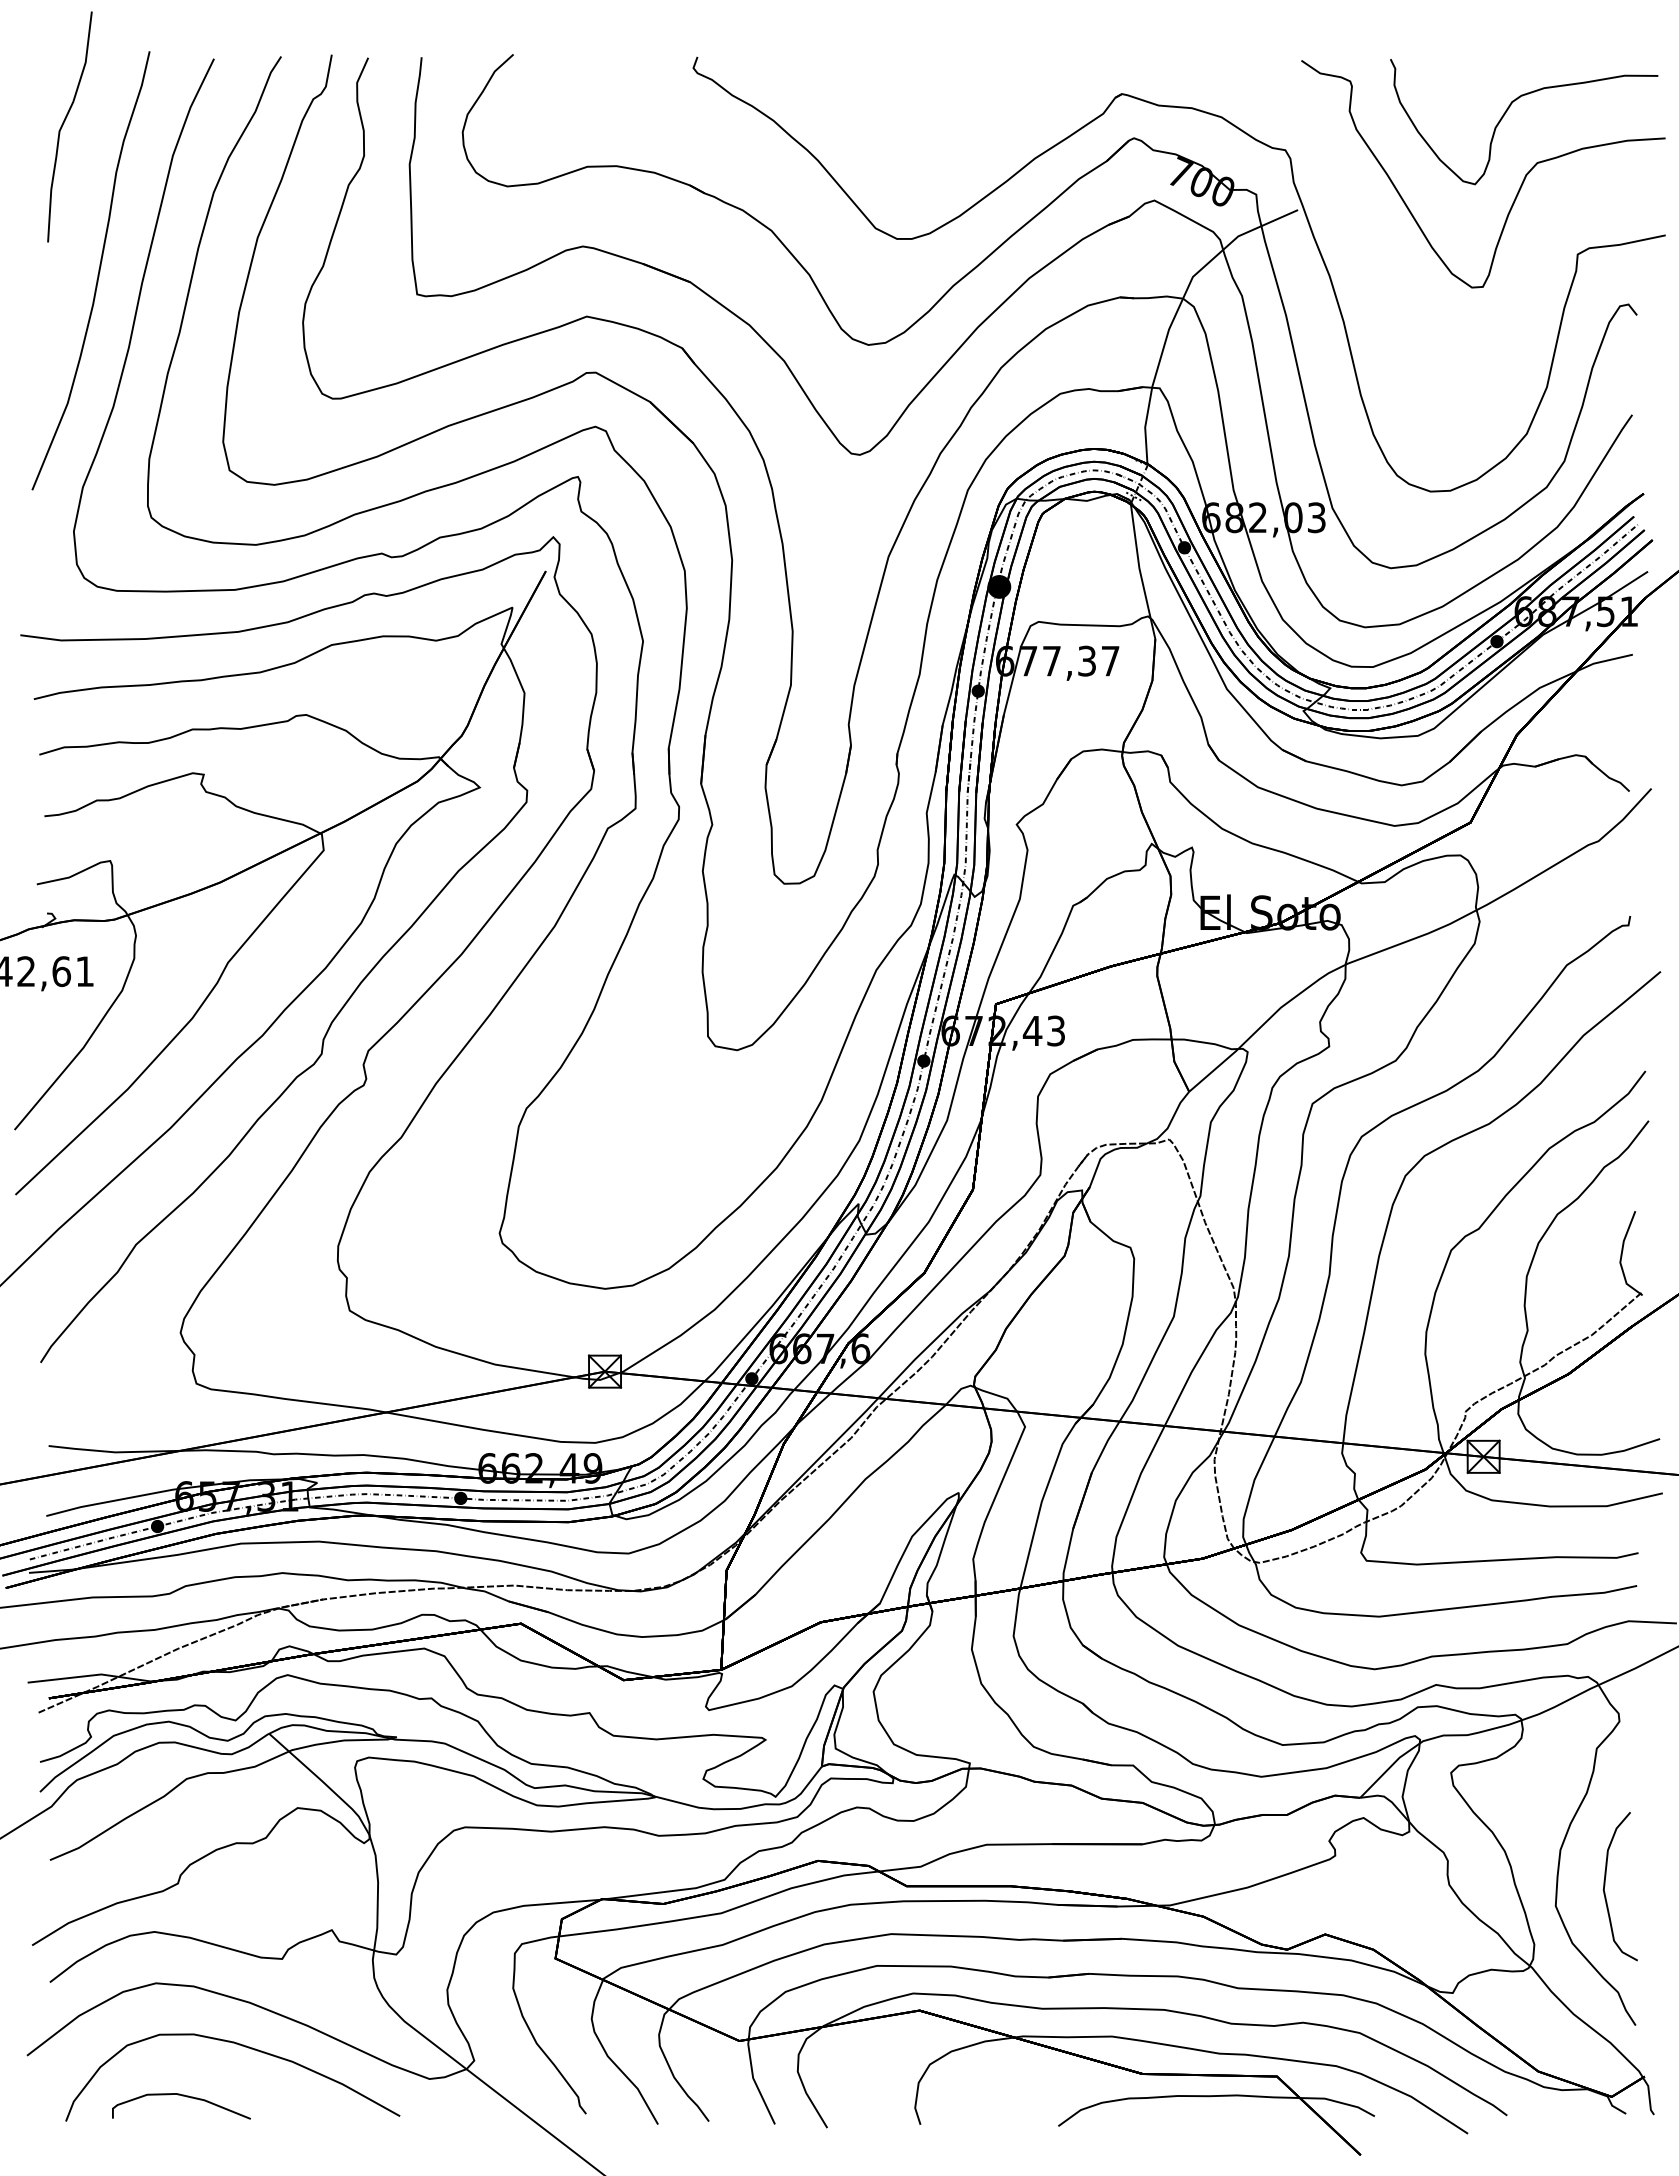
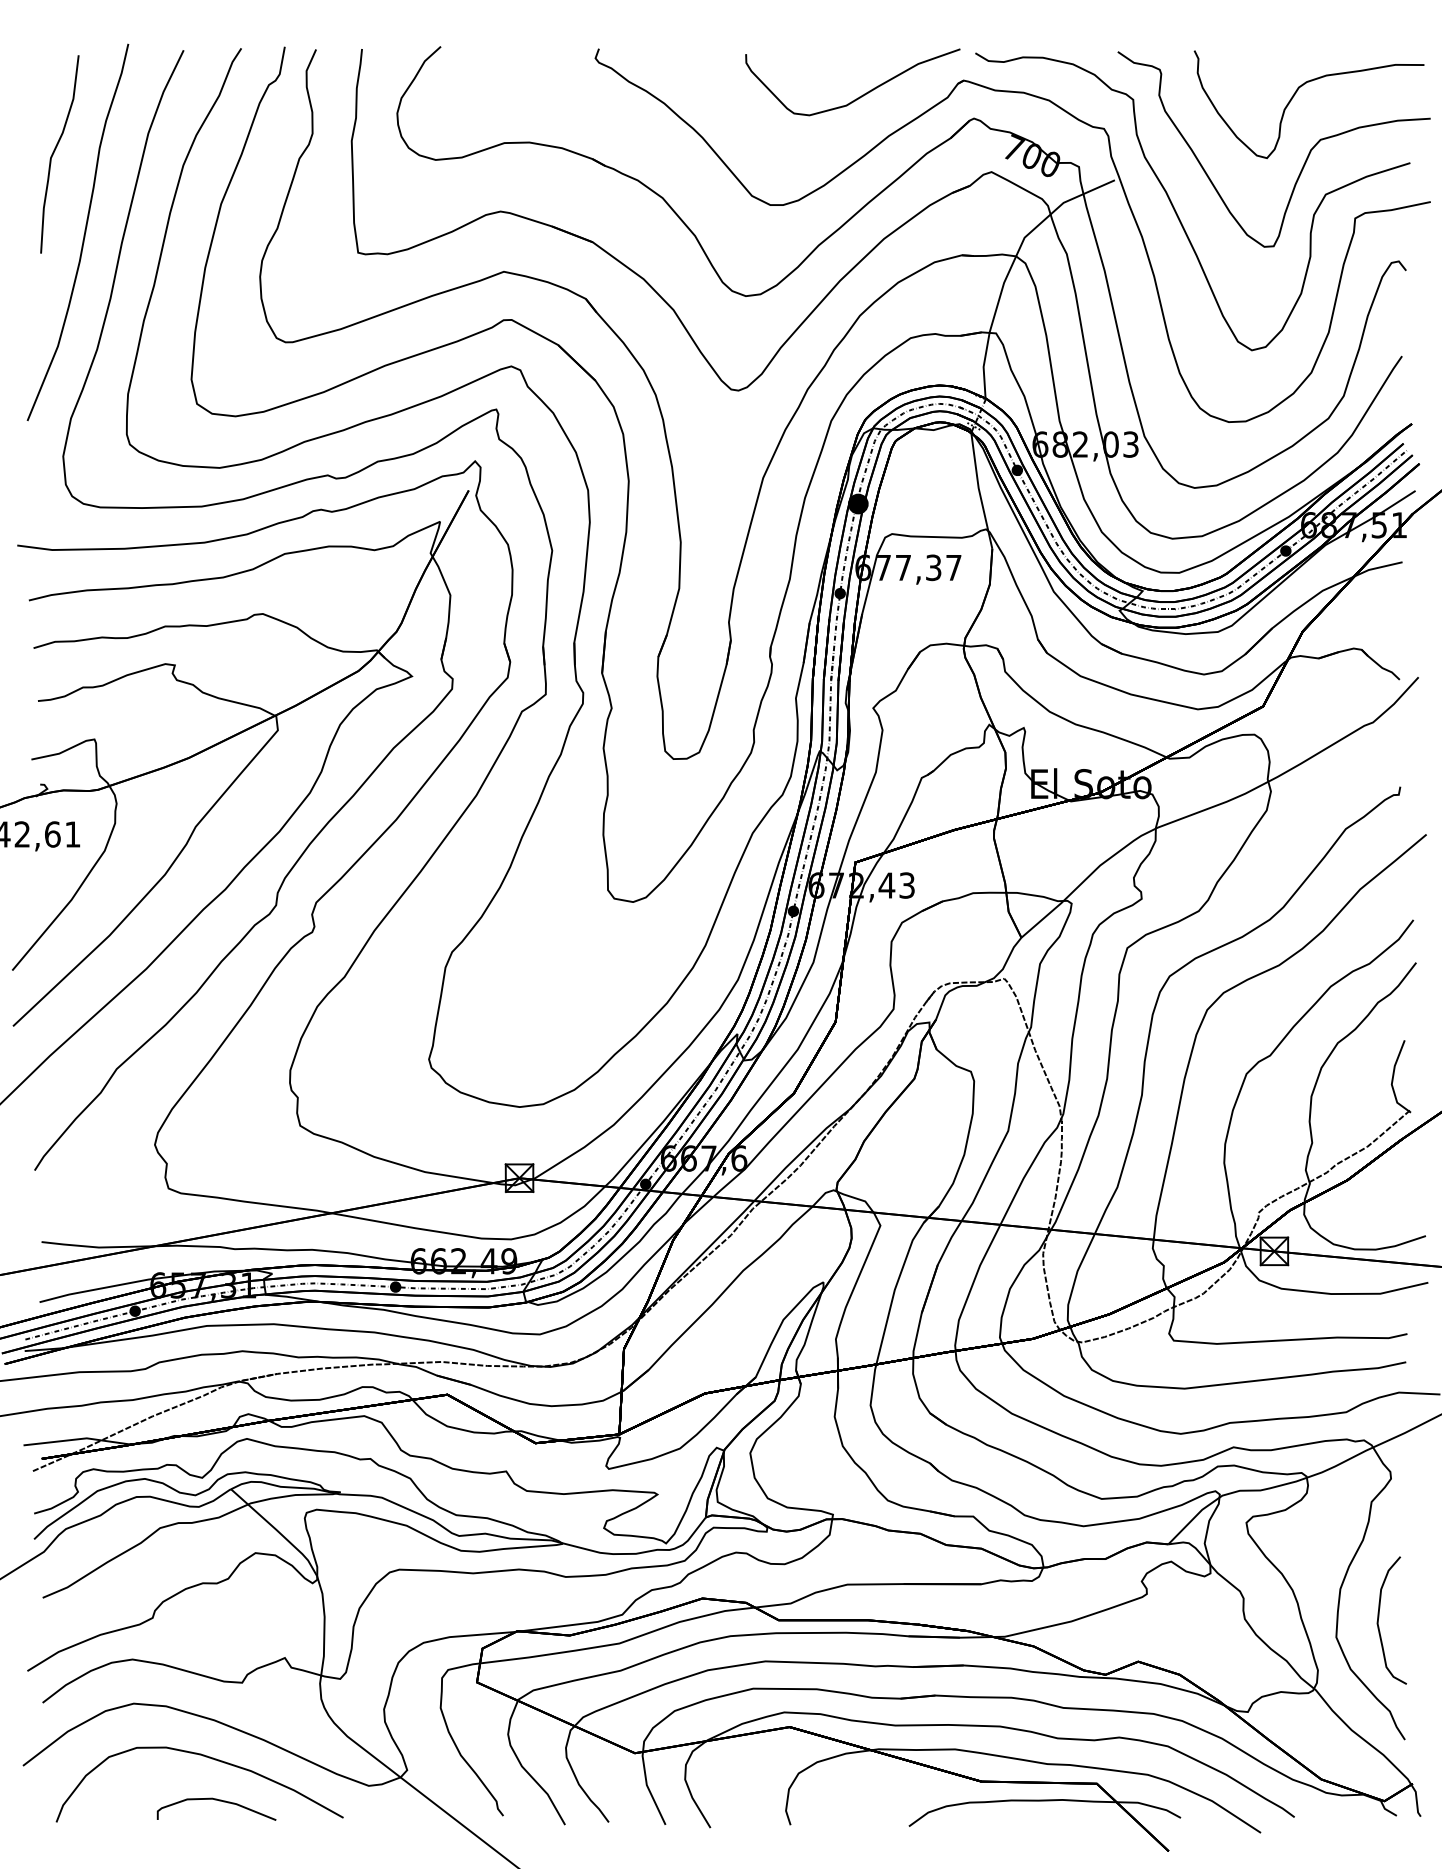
curve: (1002, 111) -> (861, 95), added
curve: (64, 123) -> (55, 151), moved
curve: (1367, 241) -> (1174, 207), added
curve: (182, 2096) -> (217, 1800), moved

